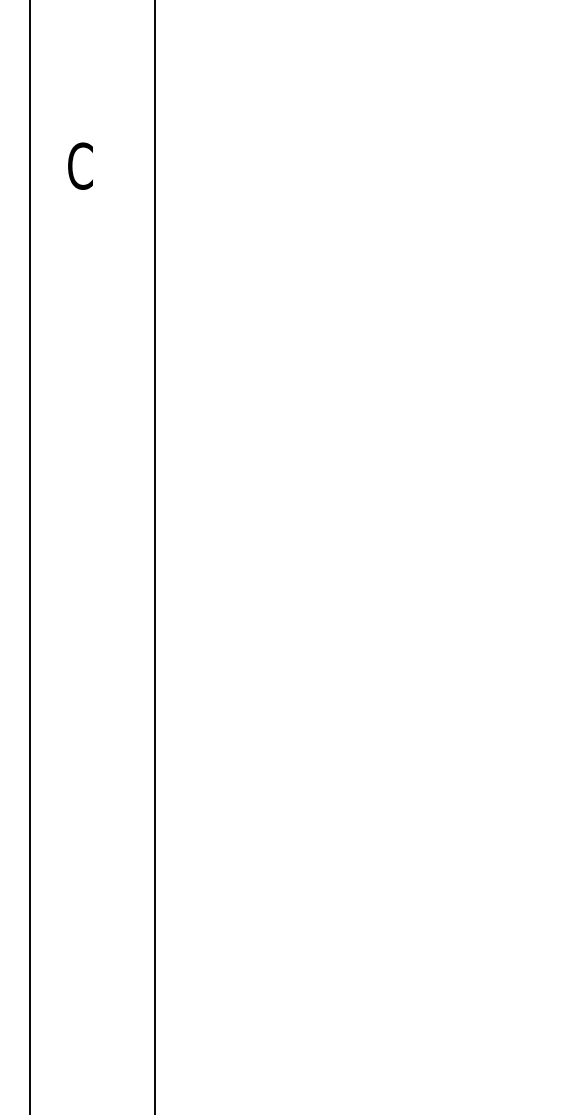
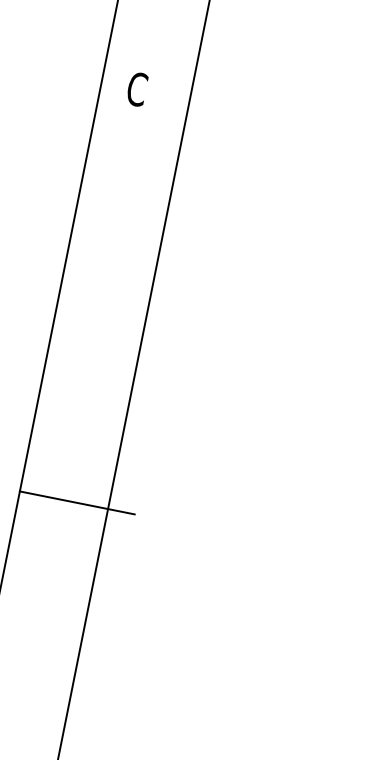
line: (111, 744) -> (77, 503), added

